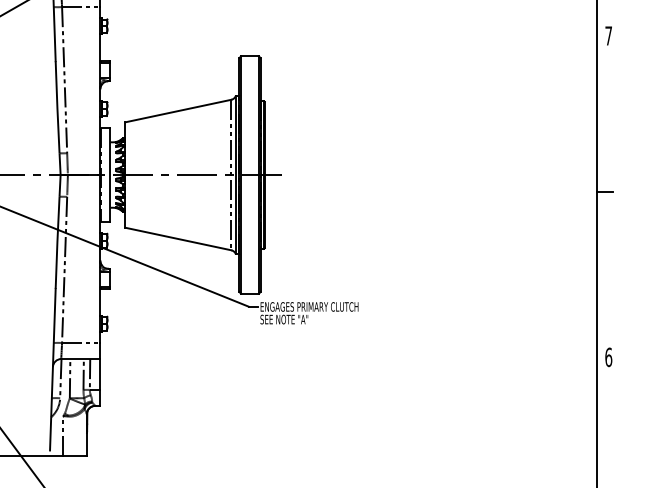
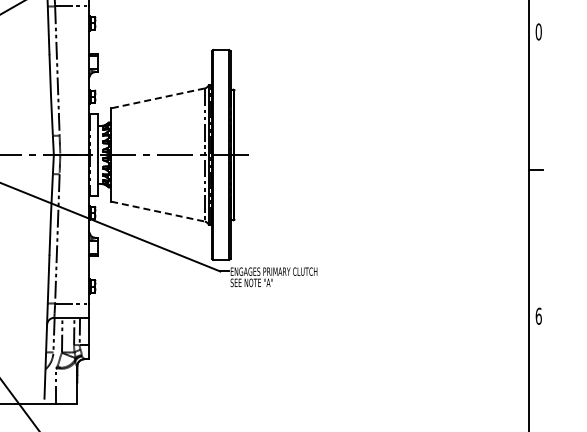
text: (608, 35) -> (538, 31), 7 -> 0
line: (177, 111) -> (157, 98), solid -> dashed
line: (177, 238) -> (157, 211), solid -> dashed

